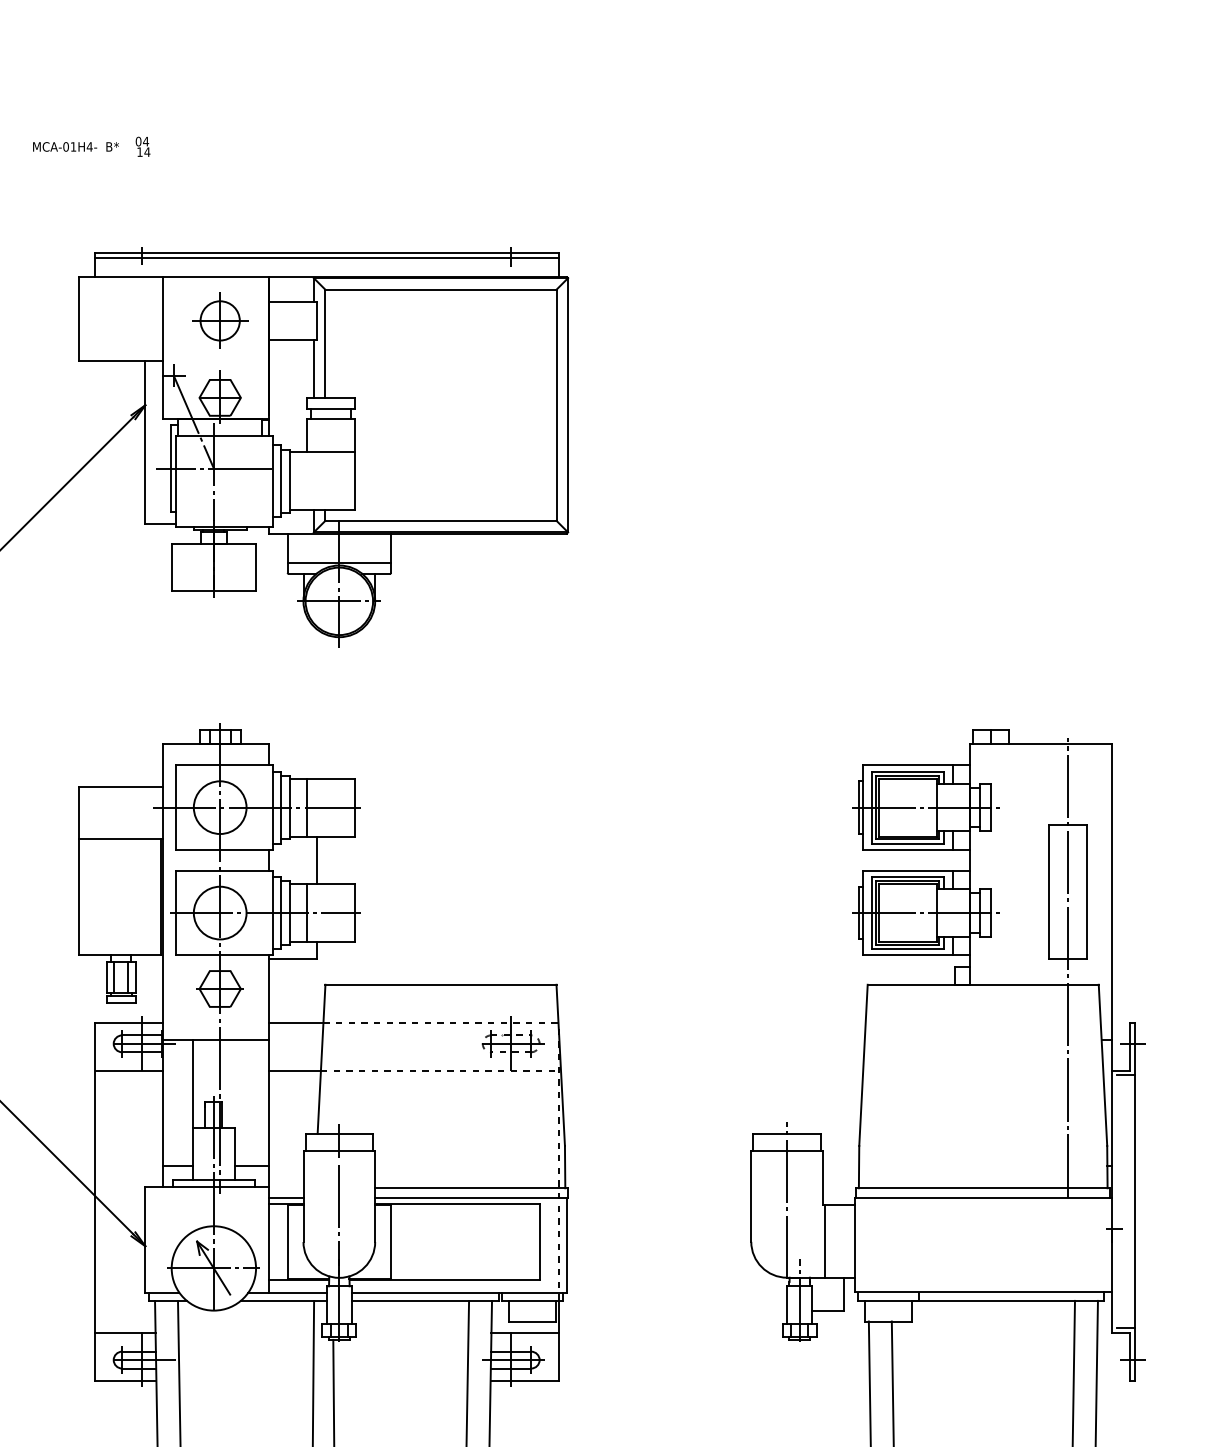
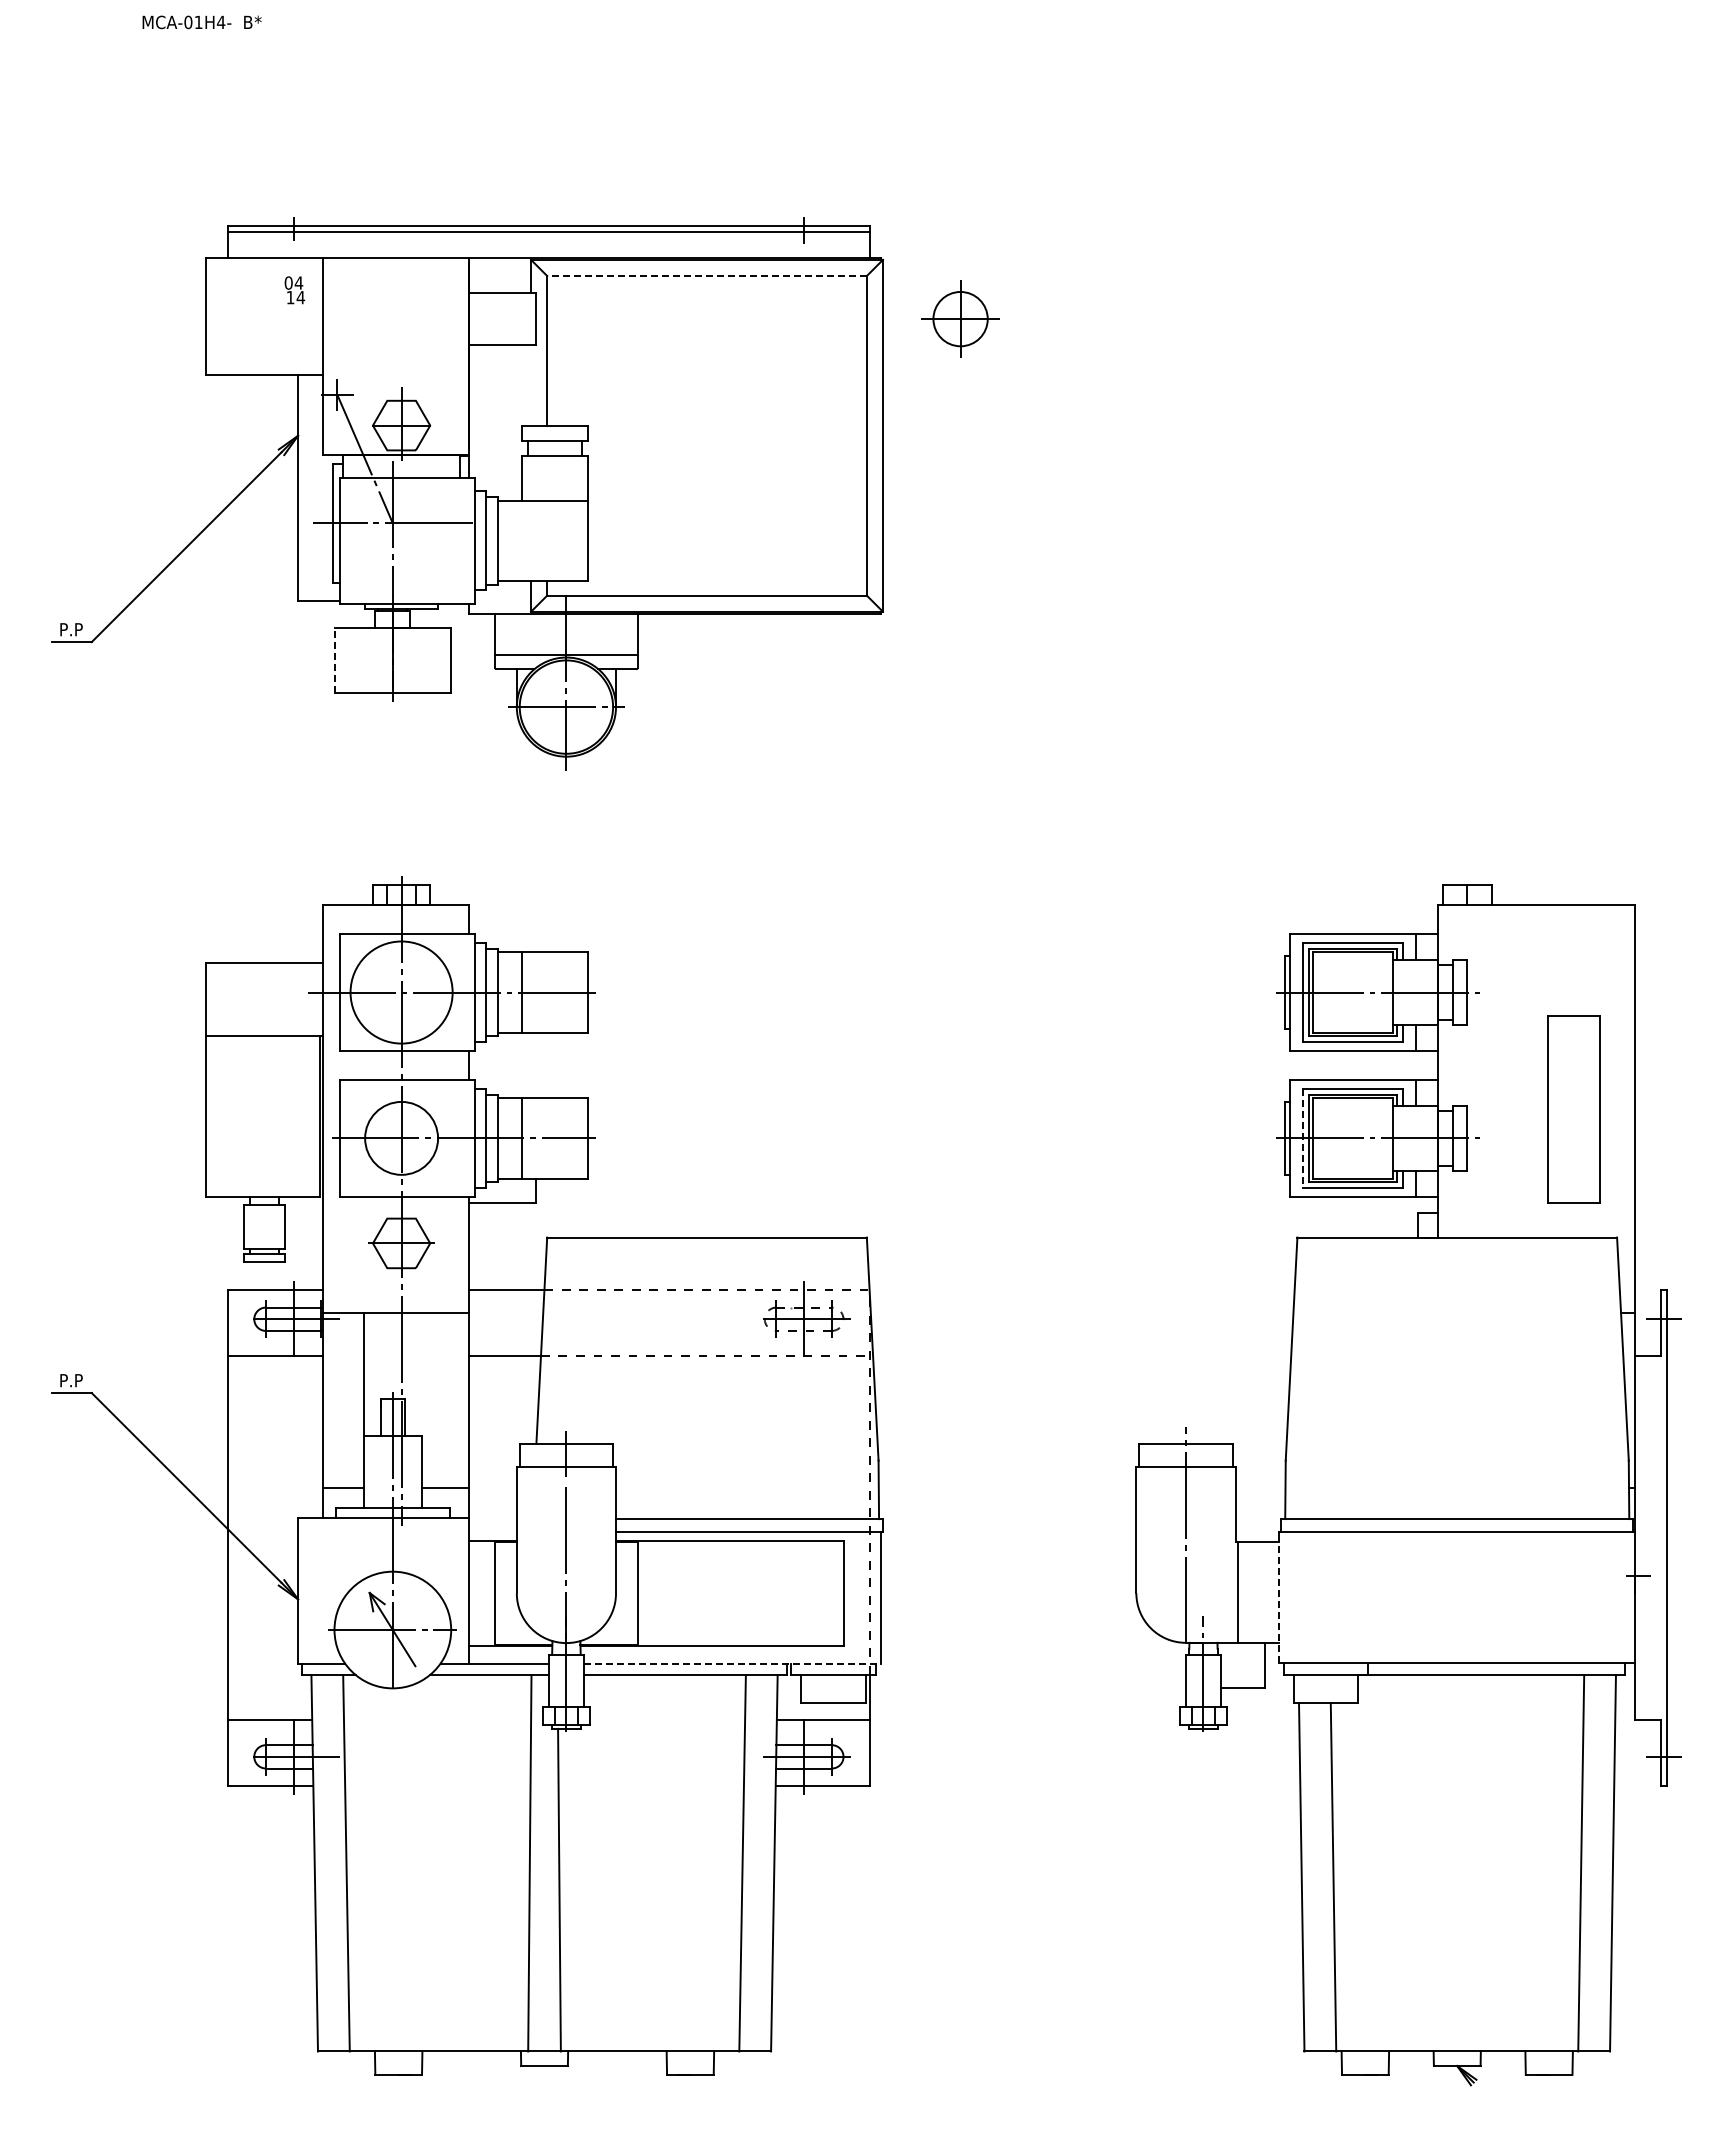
text: (75, 146) -> (201, 22), moved
text: (142, 146) -> (294, 290), moved
line: (441, 290) -> (707, 276), solid -> dashed
part: (220, 320) -> (960, 318), moved
line: (314, 368) -> (531, 385), removed
line: (171, 566) -> (334, 659), solid -> dashed
circle: (220, 807) -> (401, 992), size x1.4
line: (316, 860) -> (535, 1065), removed
line: (872, 913) -> (1303, 1138), solid -> dashed
line: (1067, 967) -> (1573, 1213), removed
line: (113, 977) -> (254, 1227), removed
line: (128, 977) -> (274, 1227), removed
line: (1125, 1075) -> (1654, 1363), removed
line: (285, 1197) -> (492, 1532), removed
line: (854, 1247) -> (1279, 1601), solid -> dashed
line: (459, 1292) -> (732, 1663), solid -> dashed
line: (1125, 1328) -> (1654, 1713), removed

